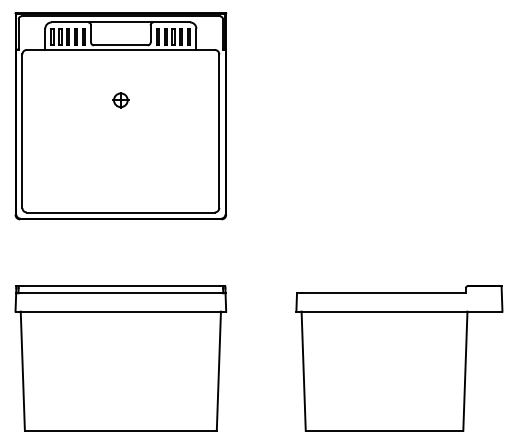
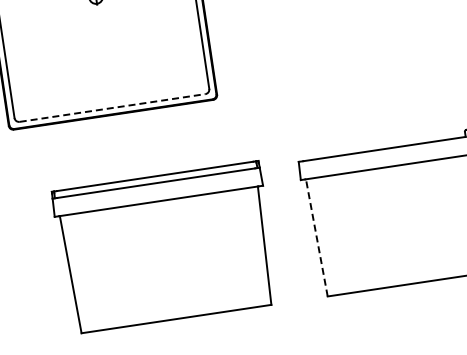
line: (120, 212) -> (112, 108), solid -> dashed
part: (120, 358) -> (165, 247), moved
line: (303, 371) -> (316, 238), solid -> dashed

